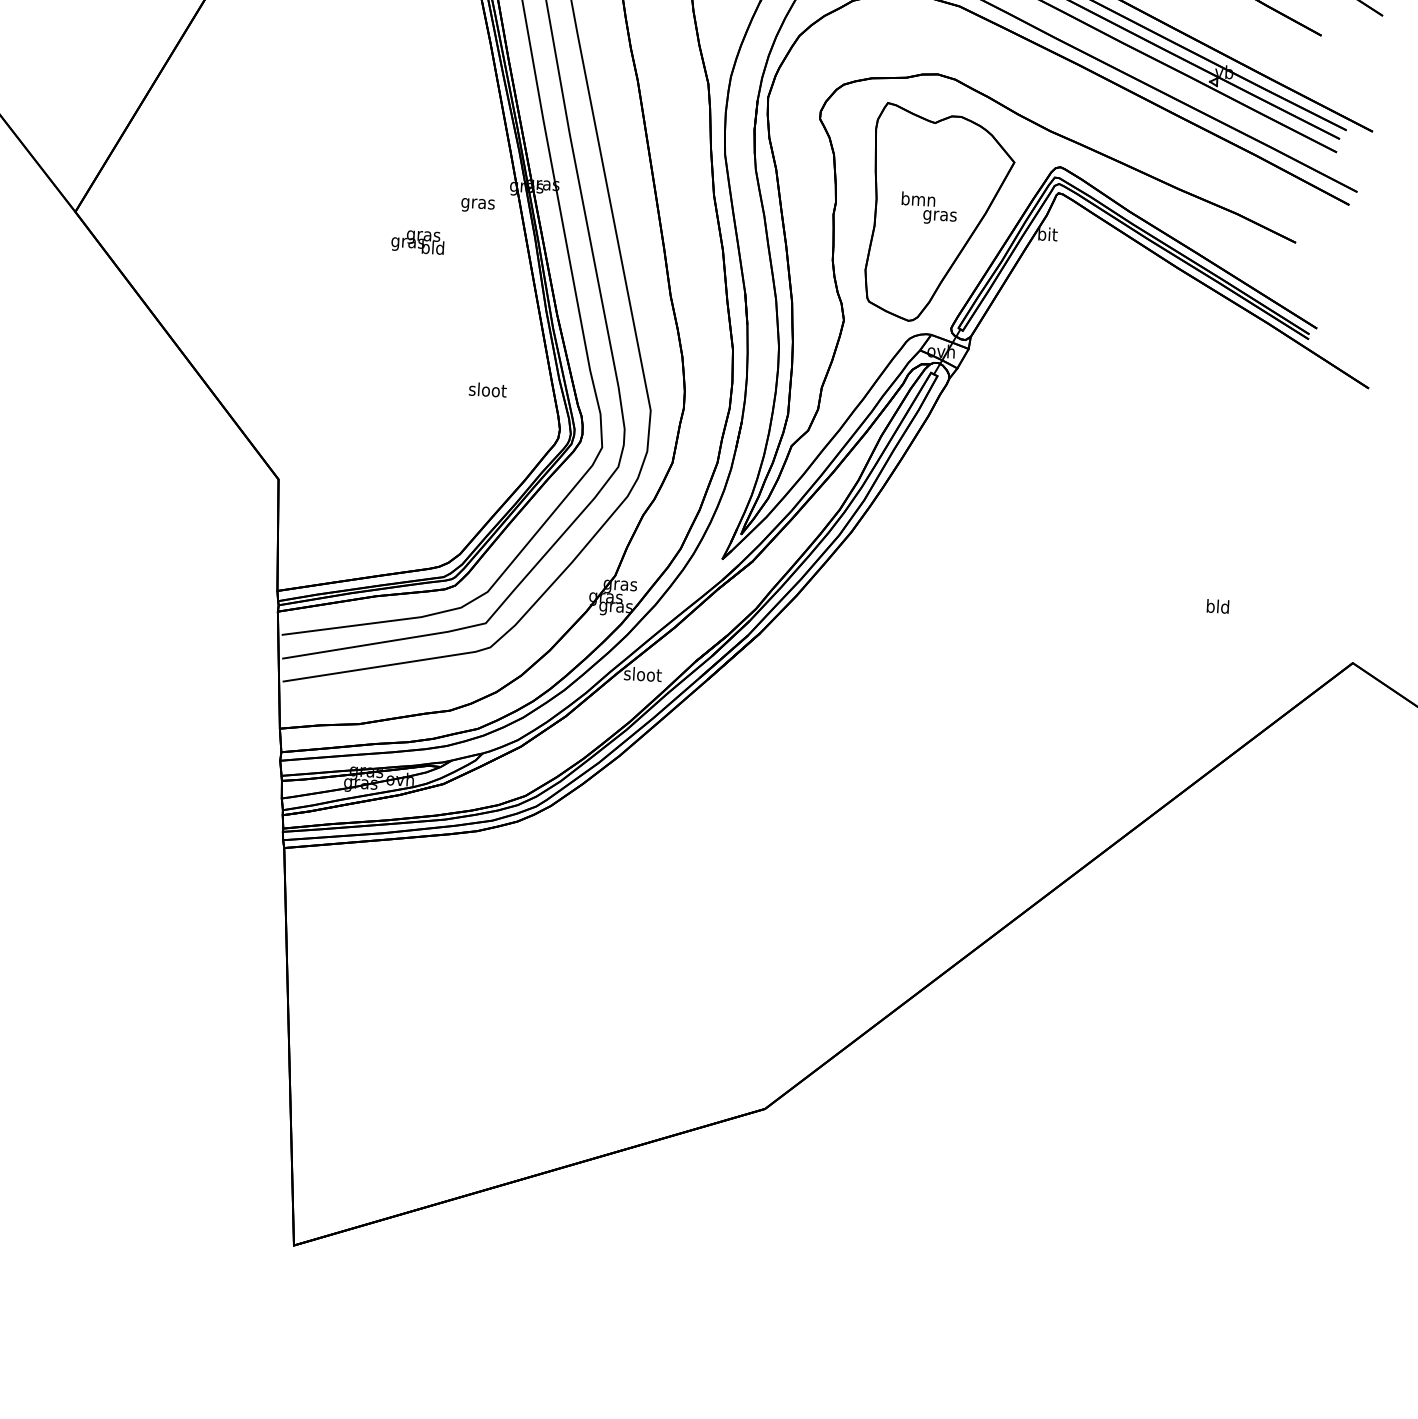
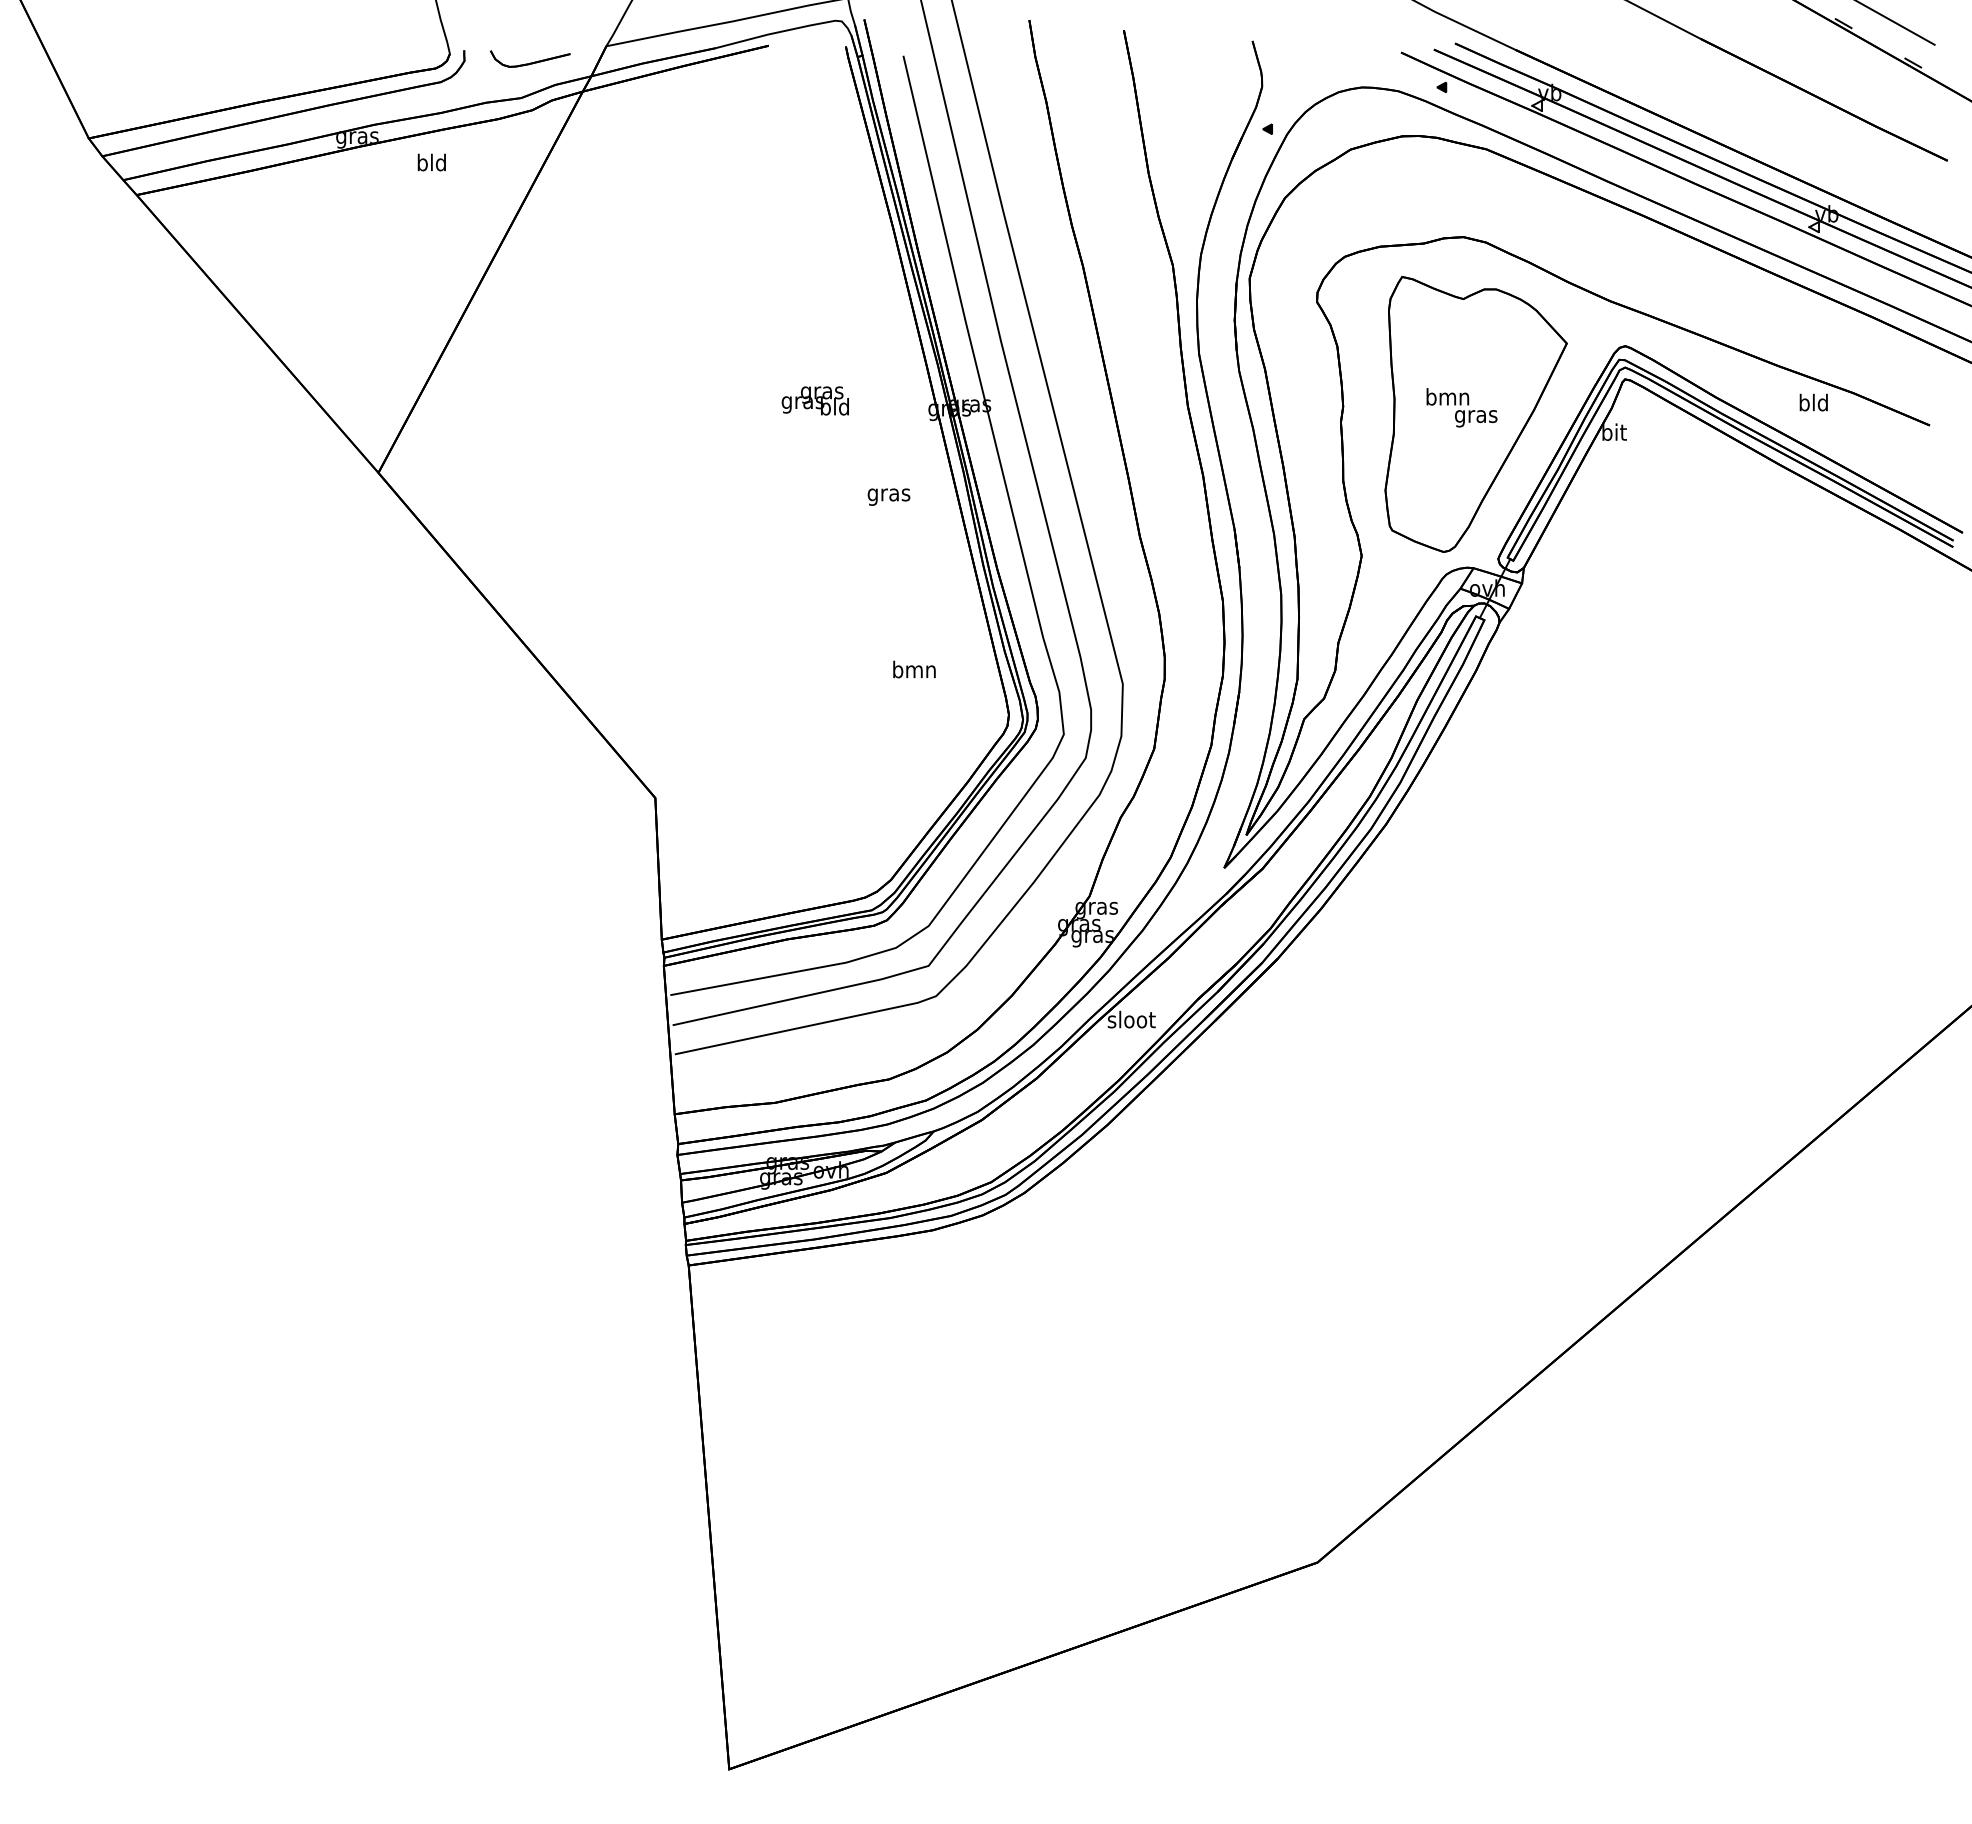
text: (477, 204) -> (888, 496), moved
text: (417, 241) -> (814, 400), moved
text: (487, 389) -> (914, 669), sloot -> bmn
text: (1217, 606) -> (1813, 402), moved

